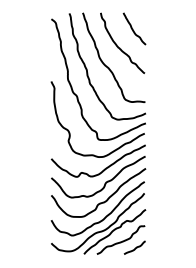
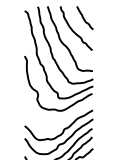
curve: (104, 168) -> (63, 119), removed

